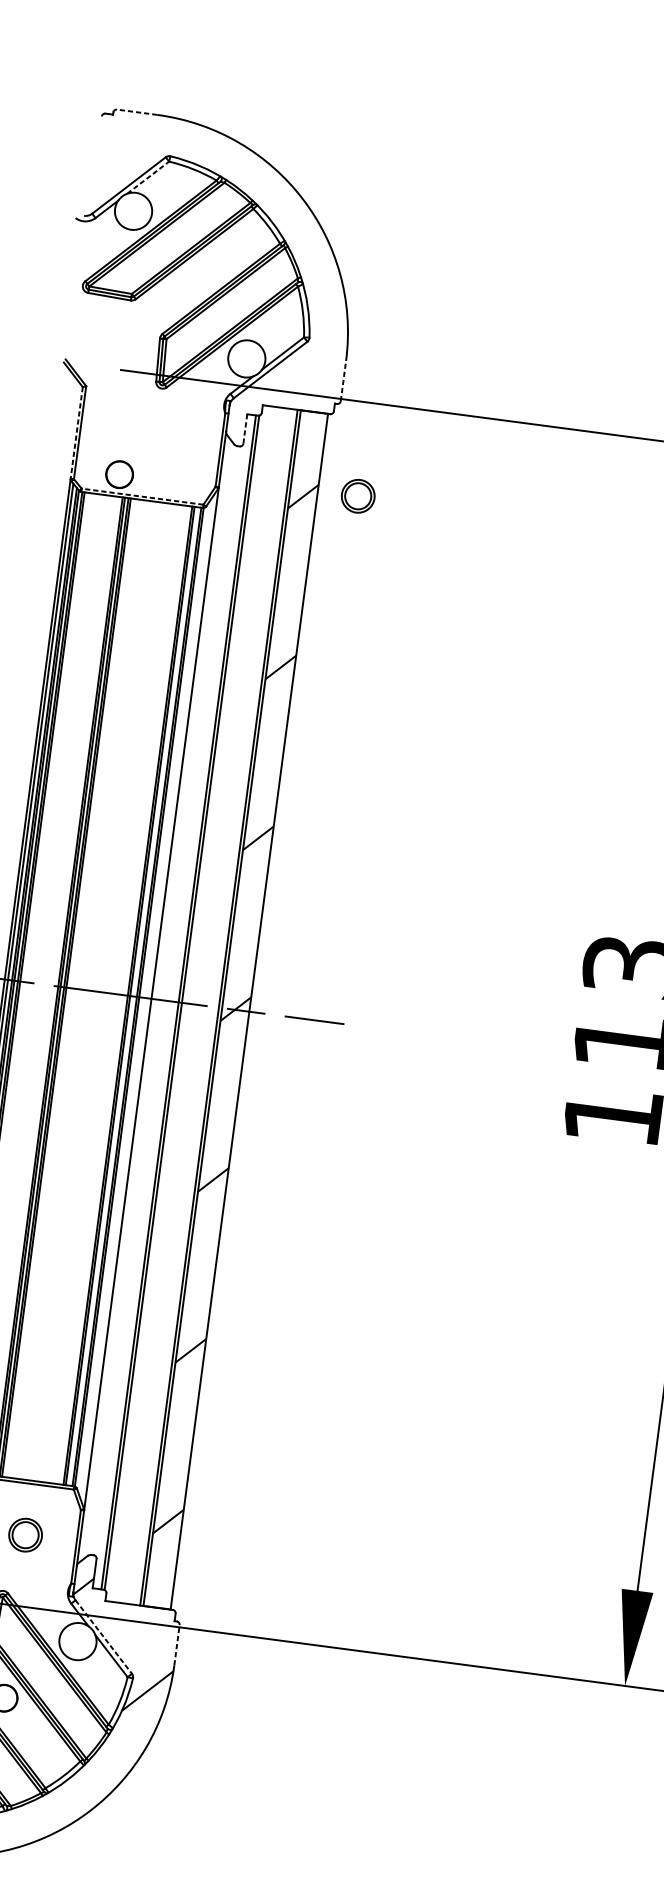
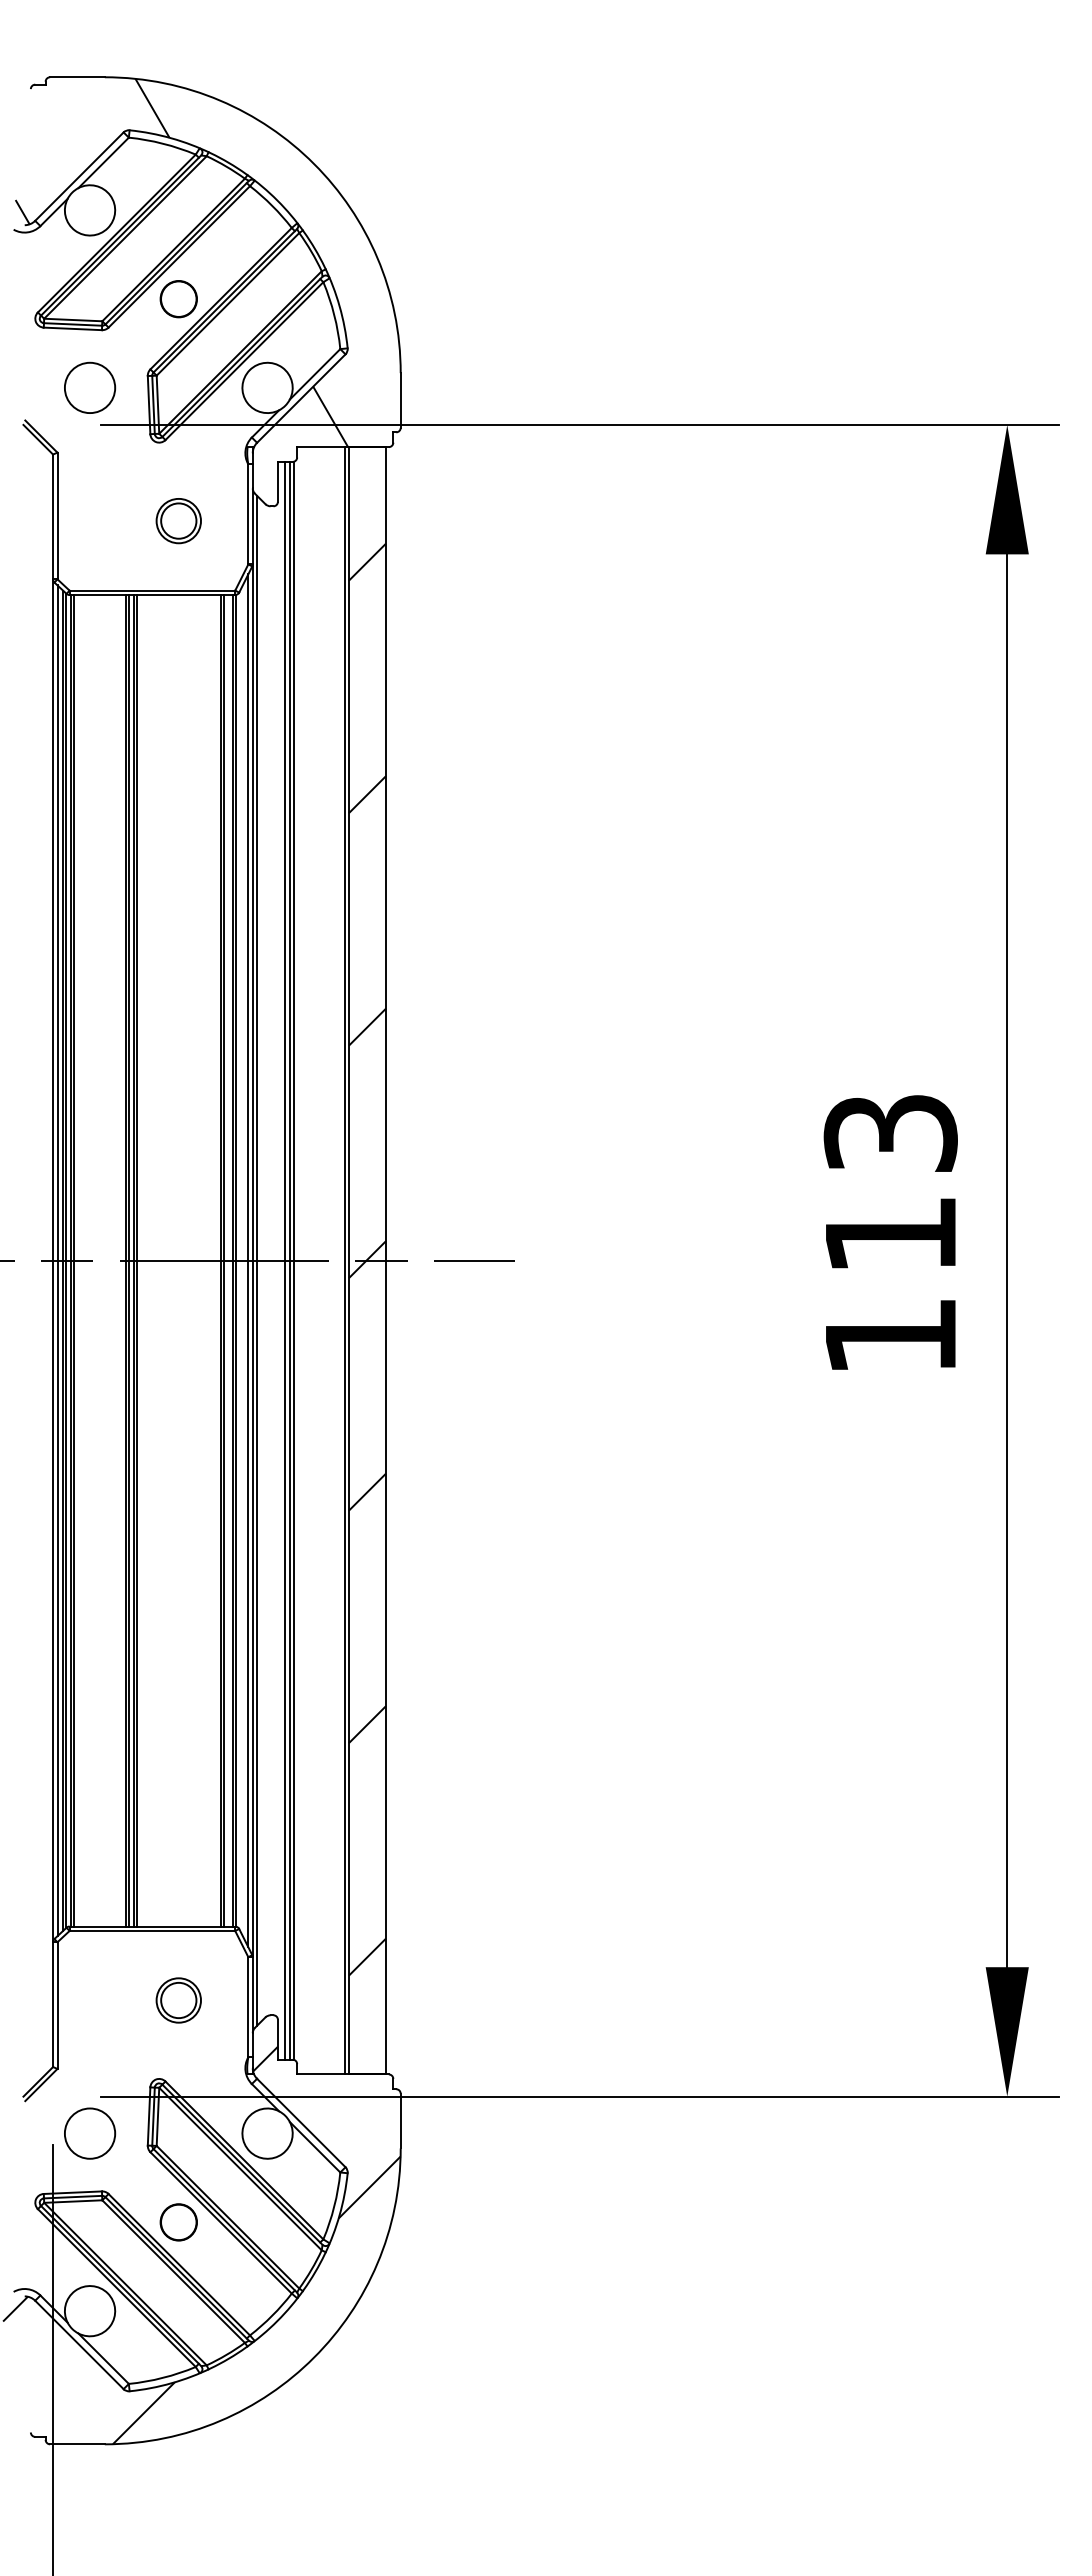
line: (136, 112) -> (76, 77), dashed -> solid
line: (148, 177) -> (103, 162), dashed -> solid
hatch: (195, 258) -> (181, 262), added
circle: (116, 341) -> (90, 387), added
line: (343, 381) -> (400, 400), dashed -> solid
line: (245, 428) -> (277, 481), dashed -> solid
line: (77, 433) -> (53, 517), dashed -> solid
circle: (119, 474) -> (178, 299), moved
line: (142, 496) -> (152, 590), dashed -> solid
part: (357, 496) -> (178, 521), moved
line: (148, 998) -> (248, 1260), added
line: (155, 999) -> (257, 1260), added
line: (175, 1001) -> (285, 1260), added
line: (103, 1637) -> (301, 2123), dashed -> solid
line: (176, 1644) -> (400, 2120), dashed -> solid

